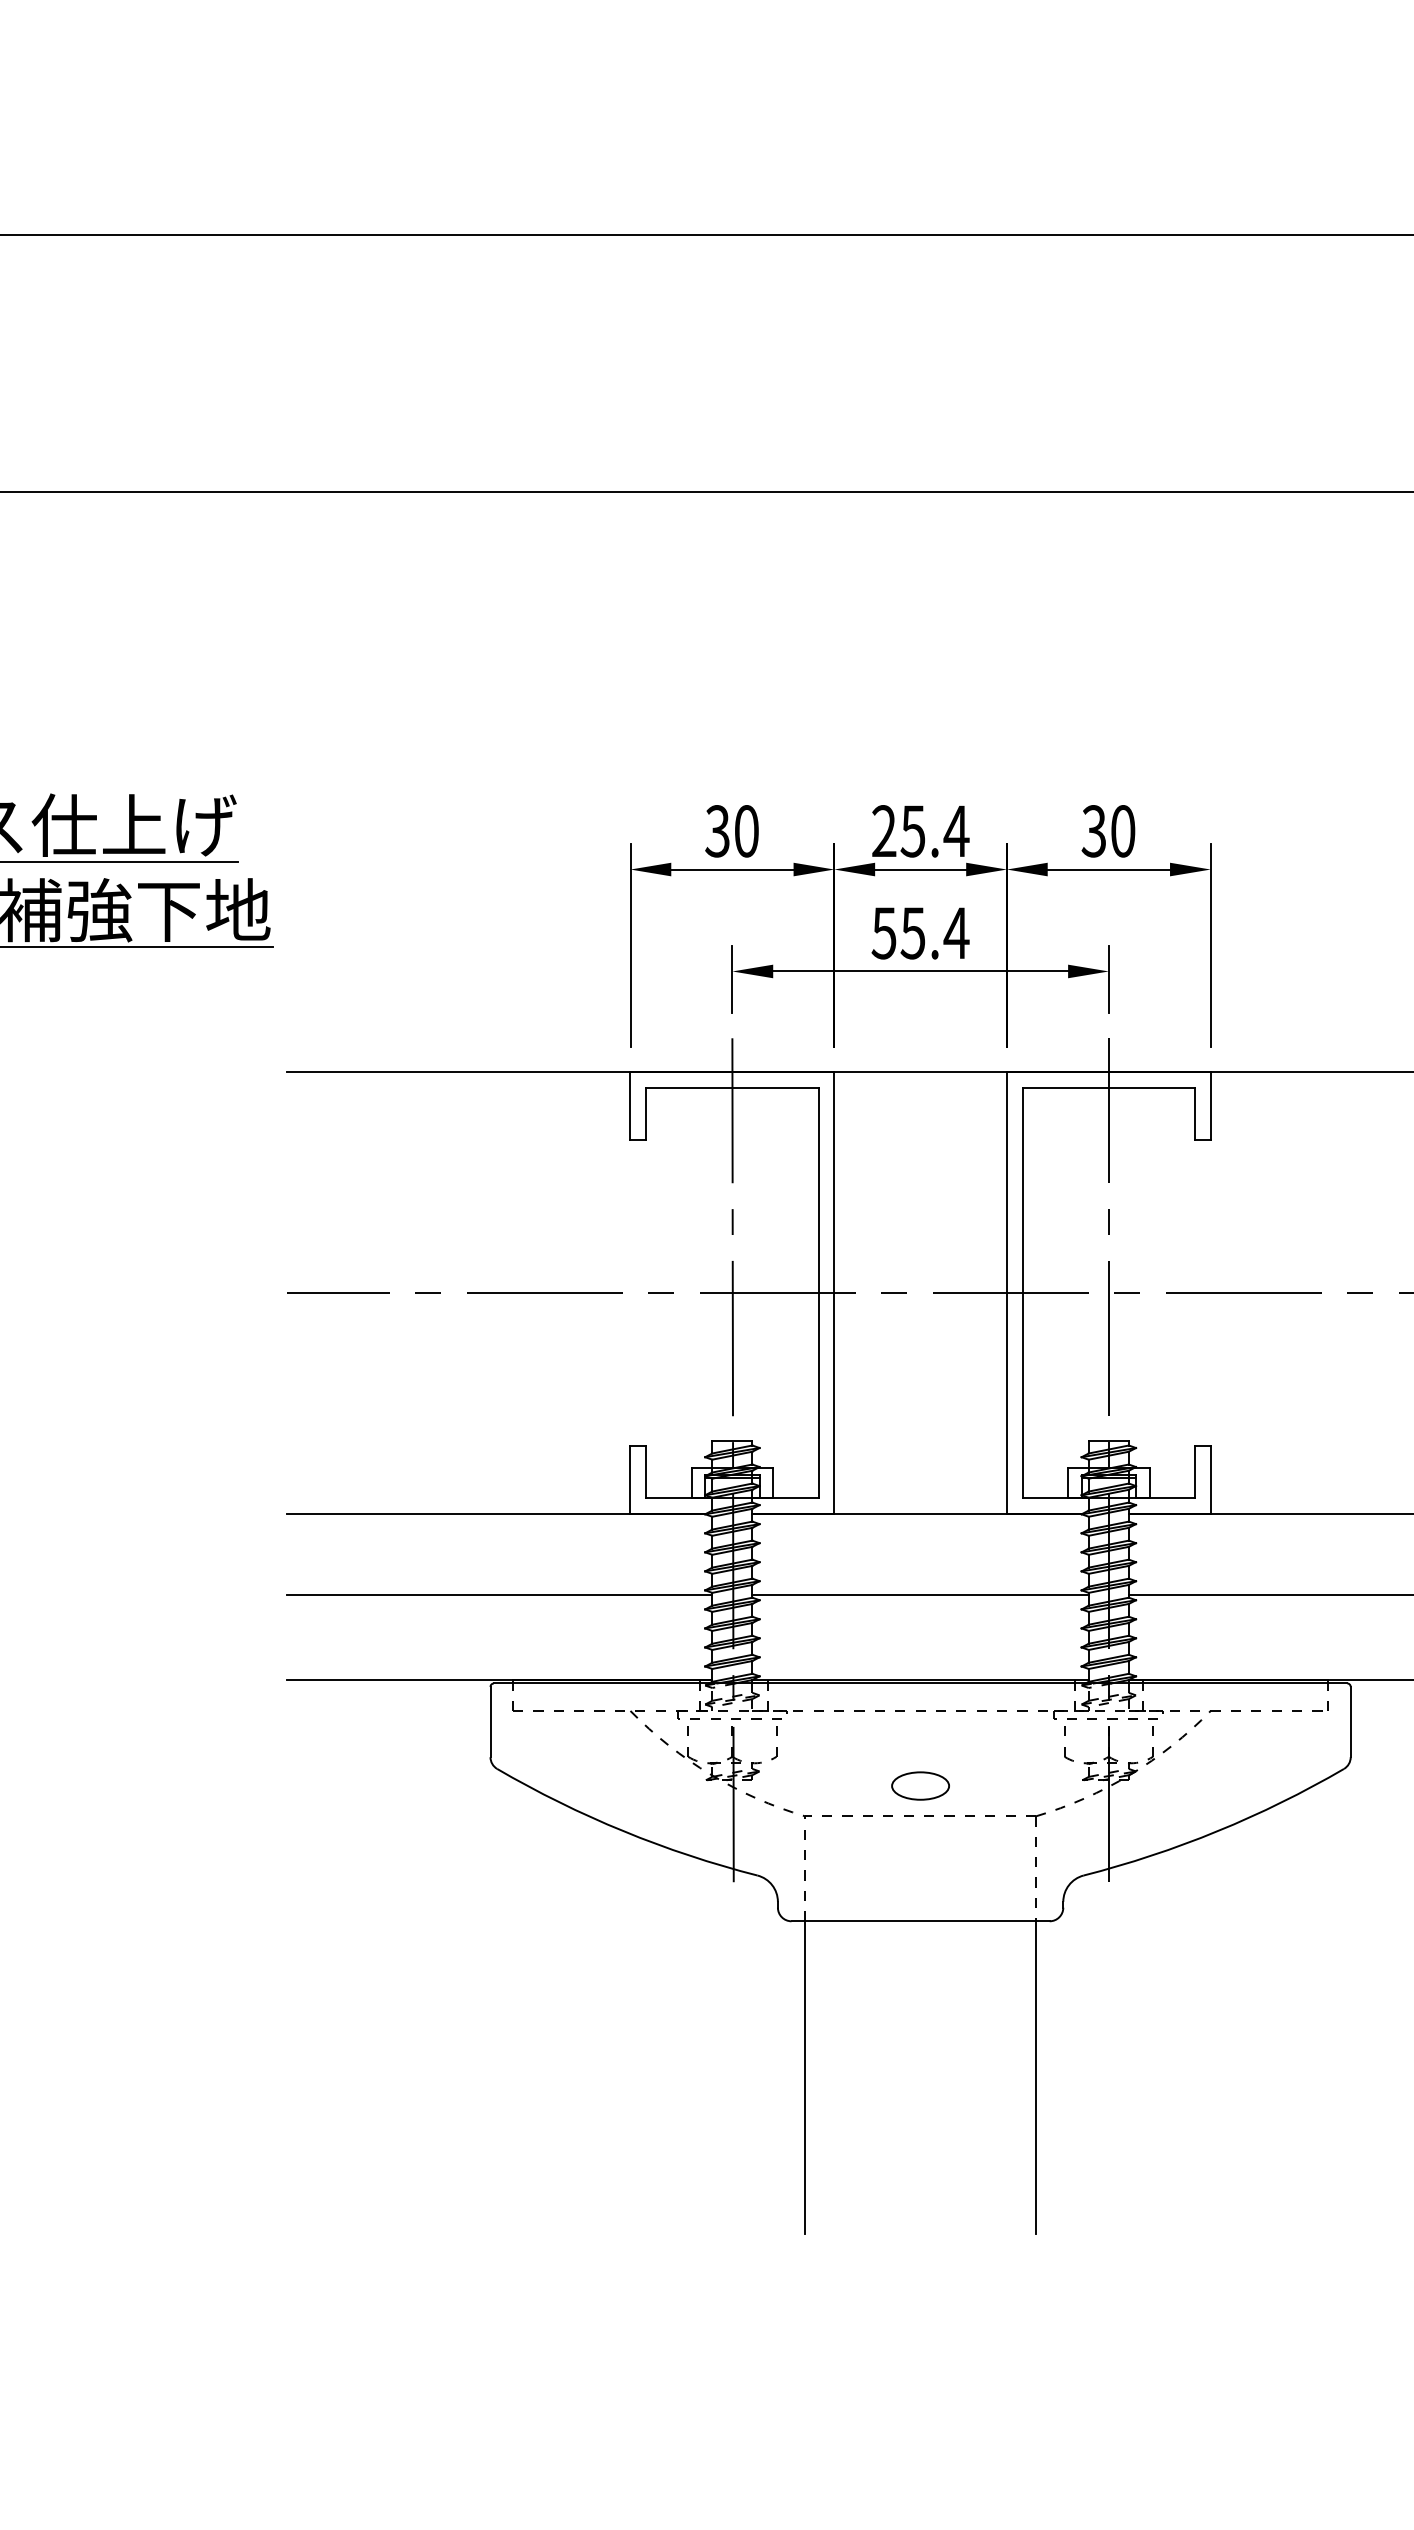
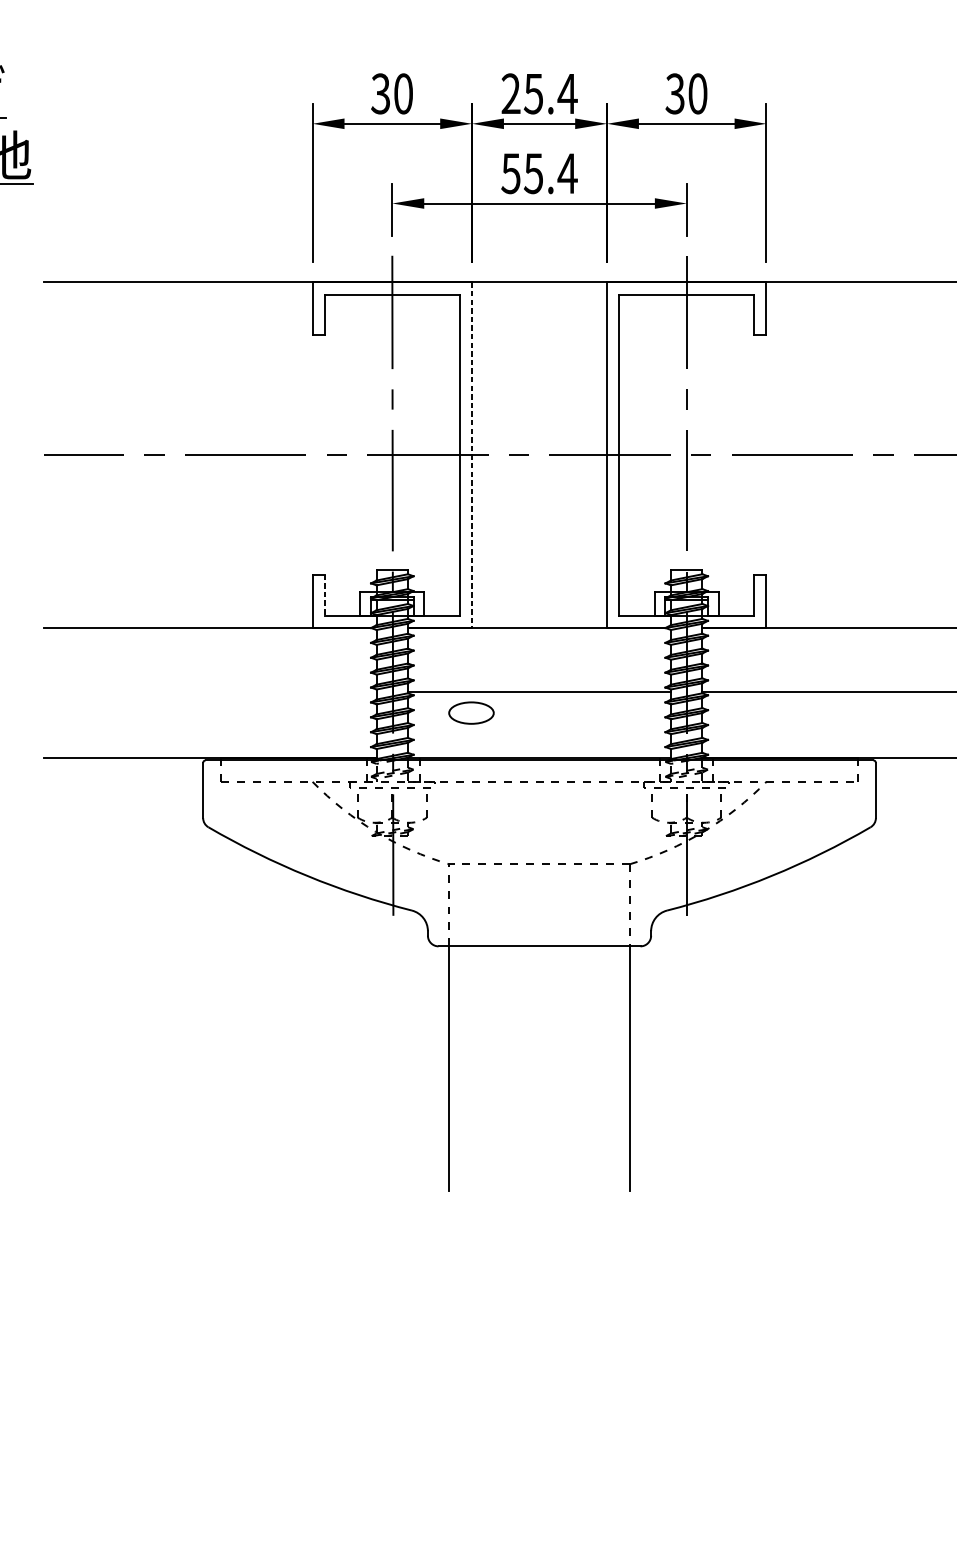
line: (834, 1293) -> (472, 455), solid -> dashed
line: (646, 1472) -> (325, 595), solid -> dashed
line: (499, 1595) -> (210, 691), removed
part: (920, 1785) -> (471, 712), moved

